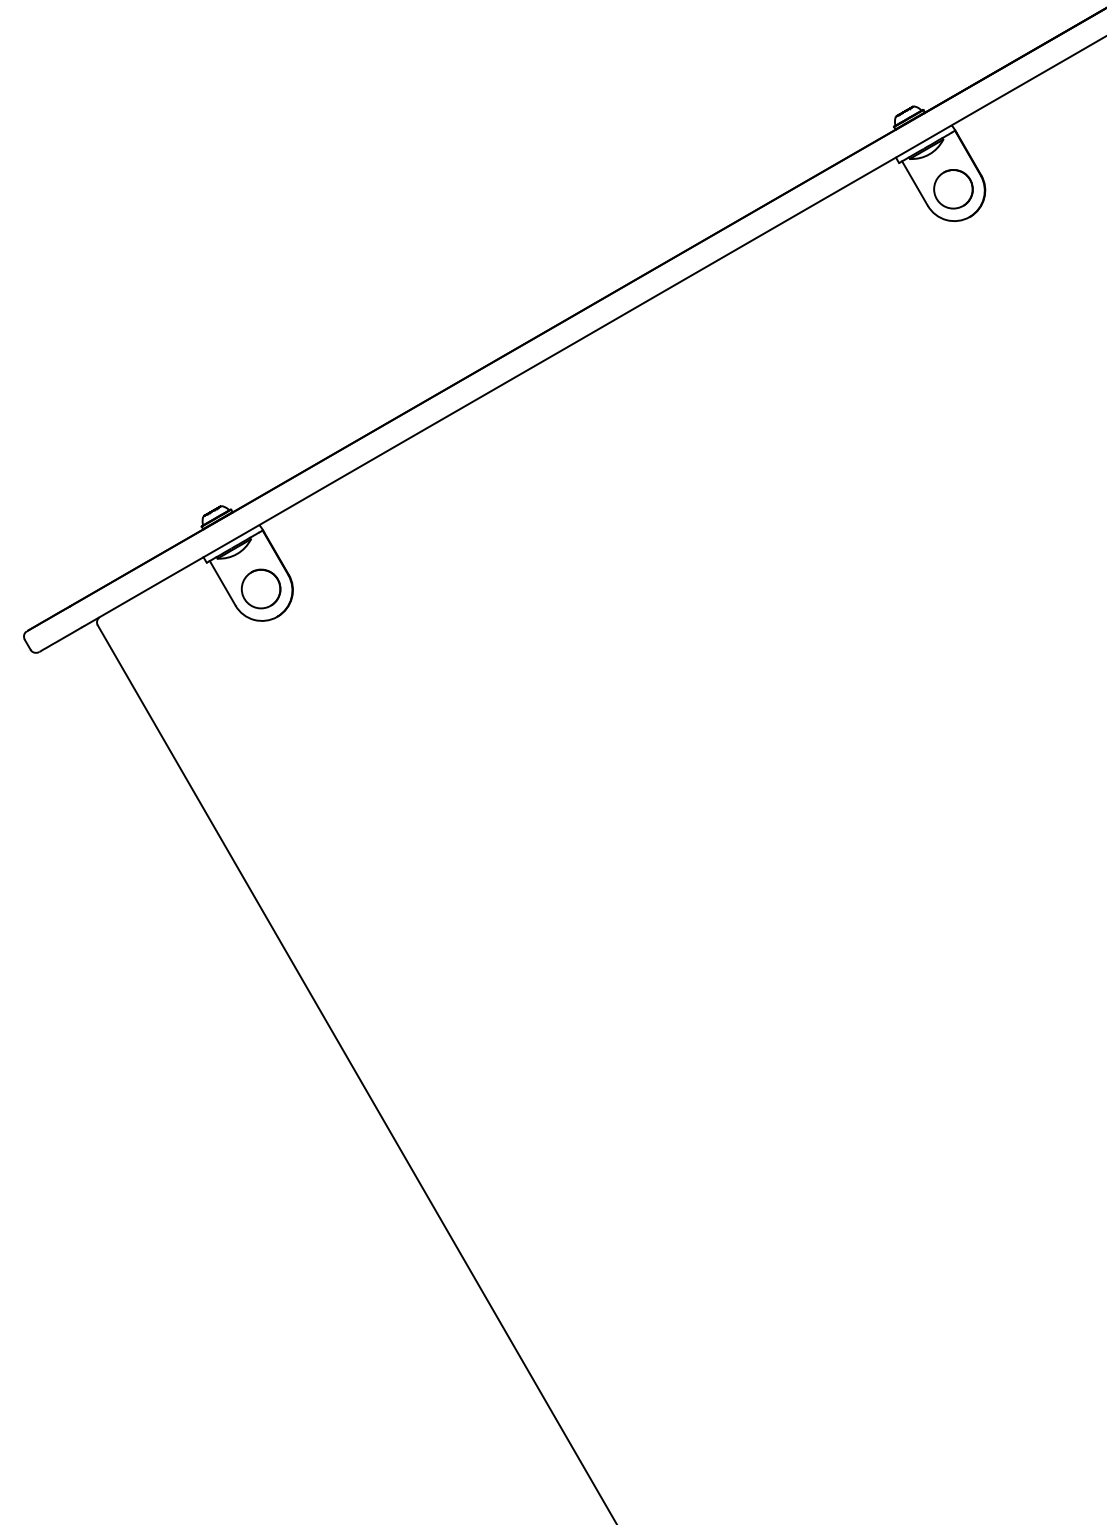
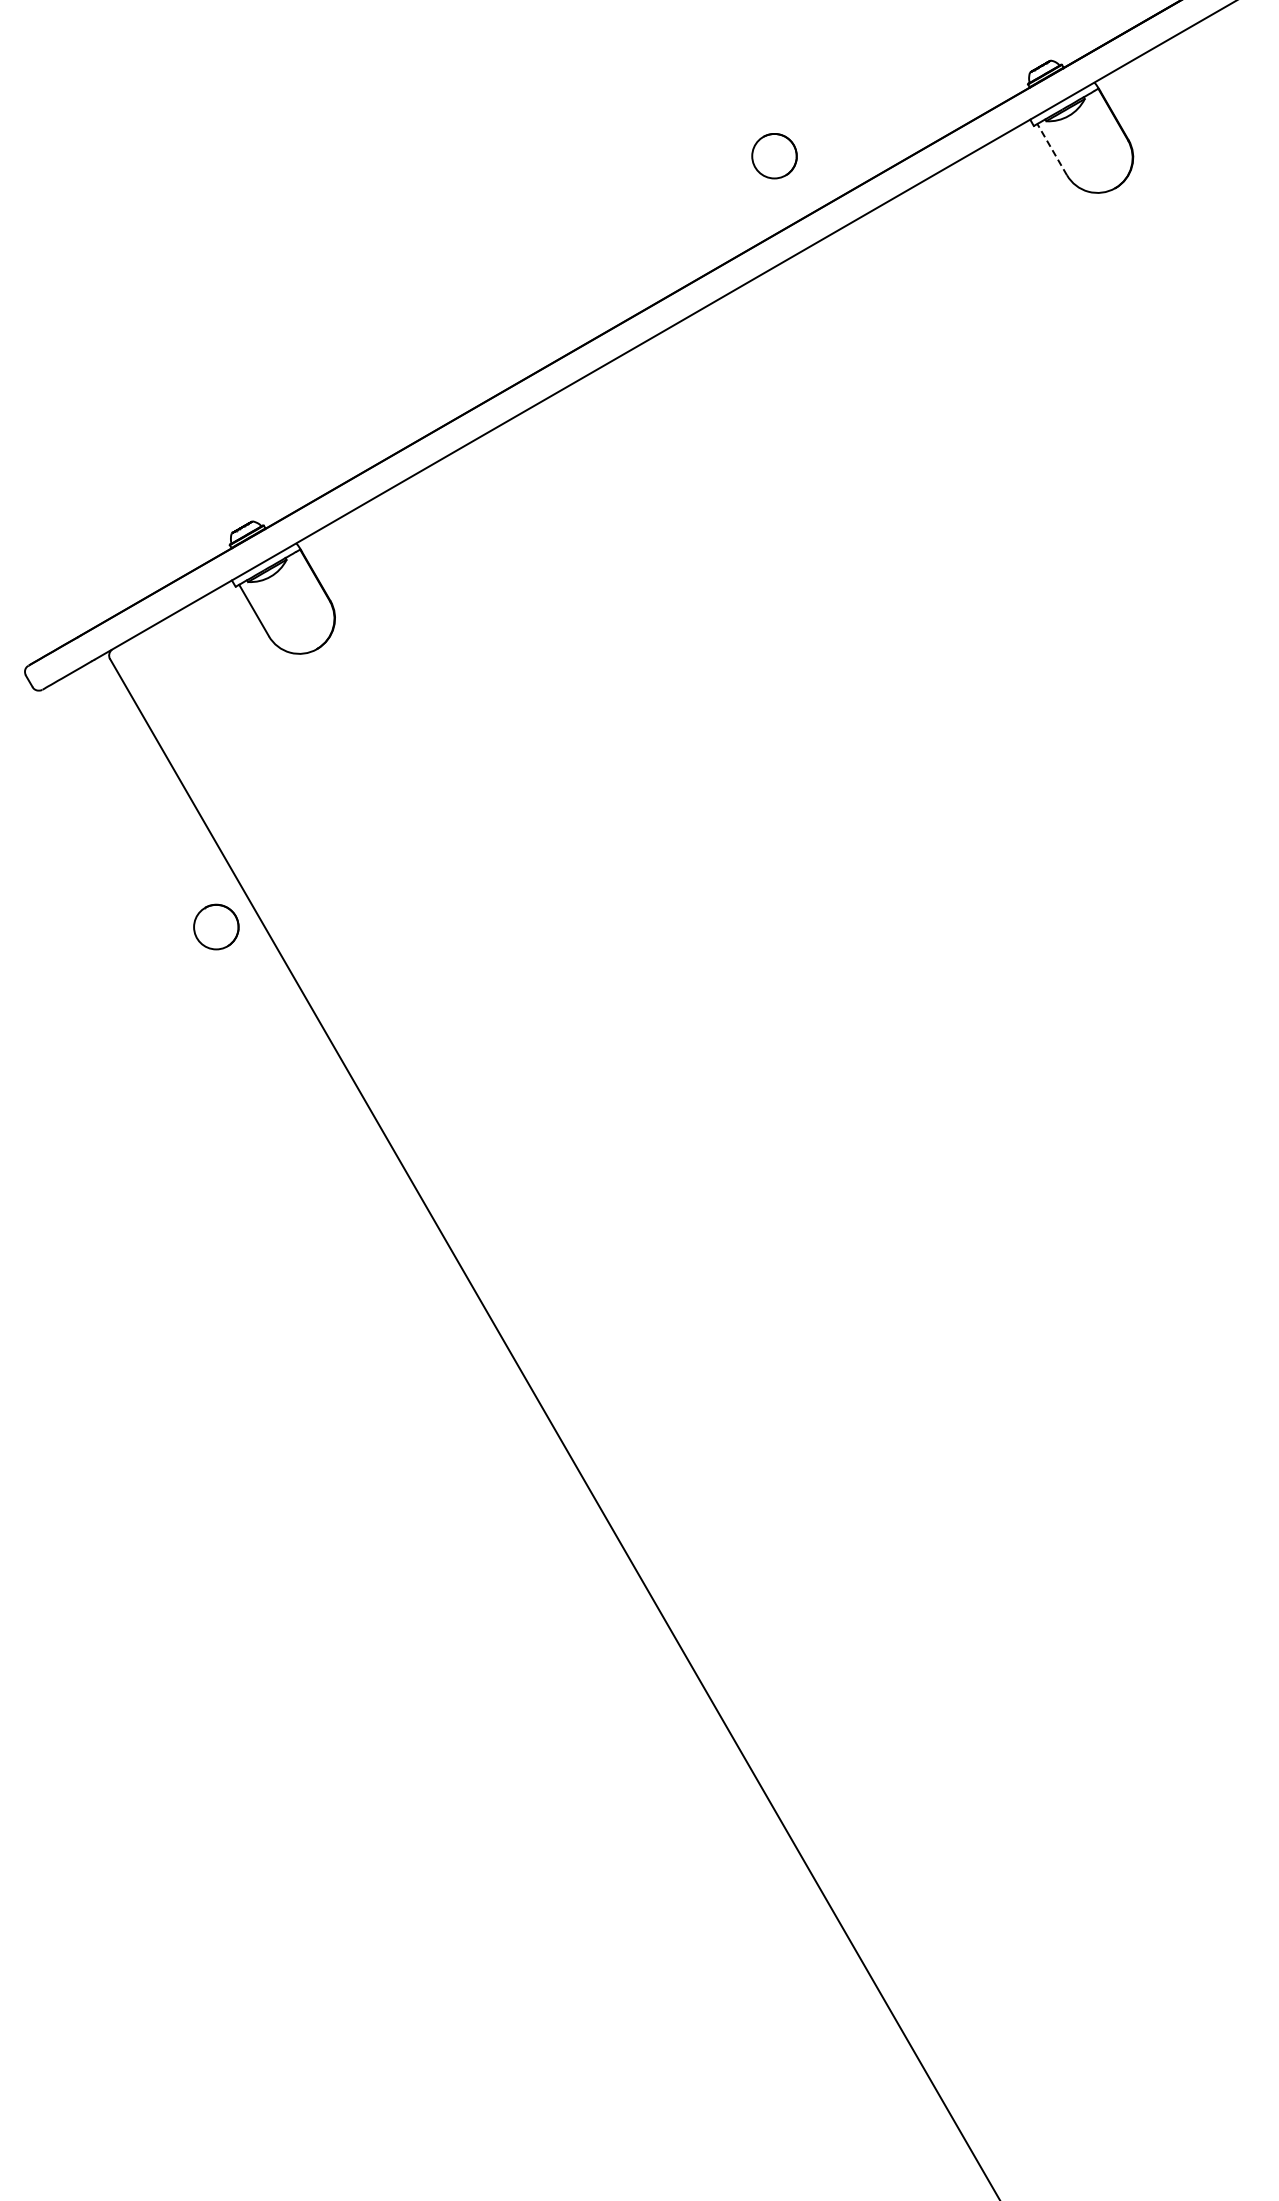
line: (915, 183) -> (1052, 149), solid -> dashed
circle: (953, 189) -> (774, 156), moved
part: (261, 588) -> (216, 926), moved

